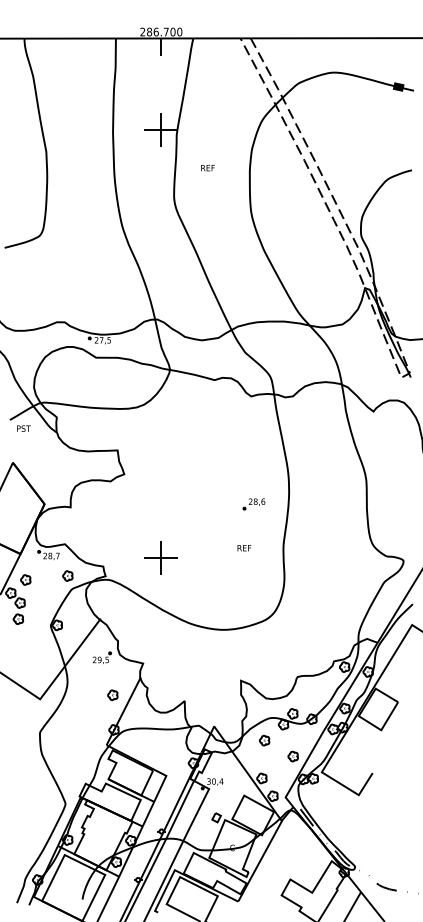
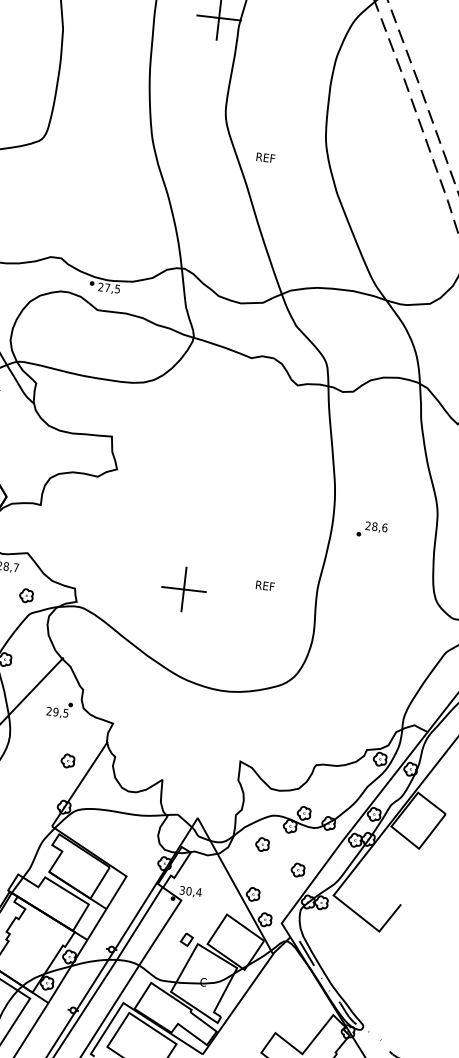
text: (207, 168) -> (265, 158), moved
part: (253, 504) -> (371, 530), moved
part: (160, 557) -> (182, 588), moved

